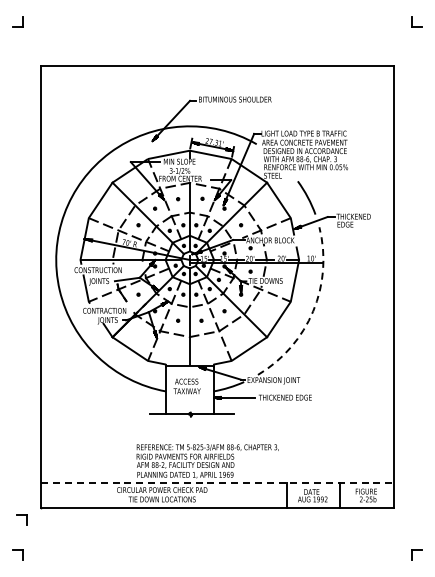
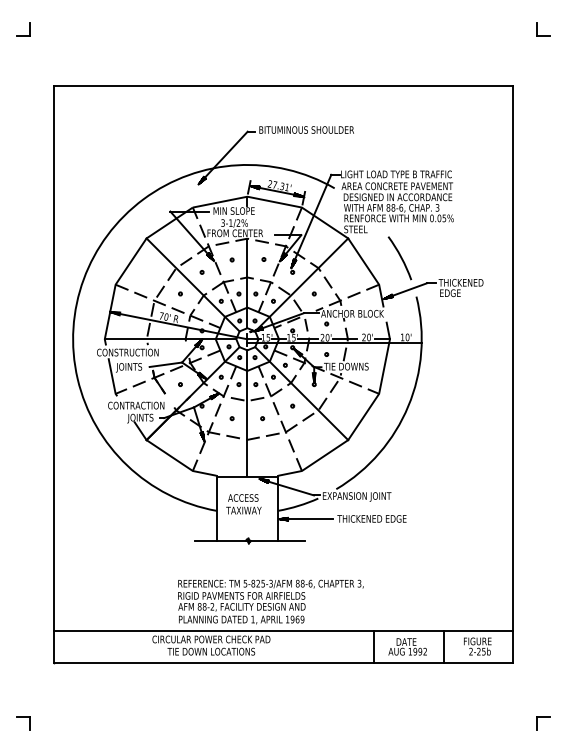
arc: (313, 311) -> (408, 406), dashed -> solid
line: (217, 483) -> (283, 630), dashed -> solid
part: (21, 519) -> (27, 677), removed

